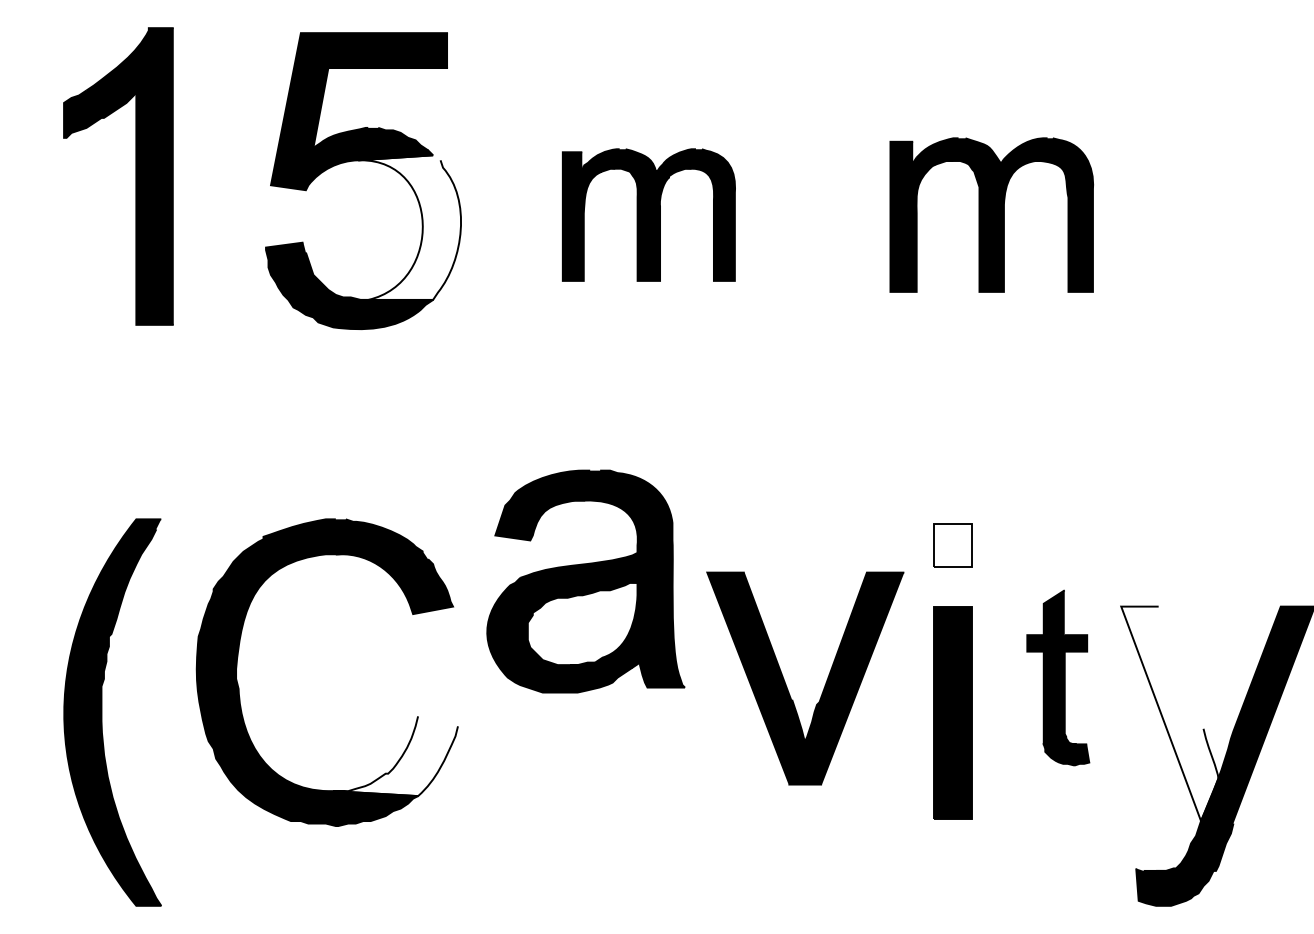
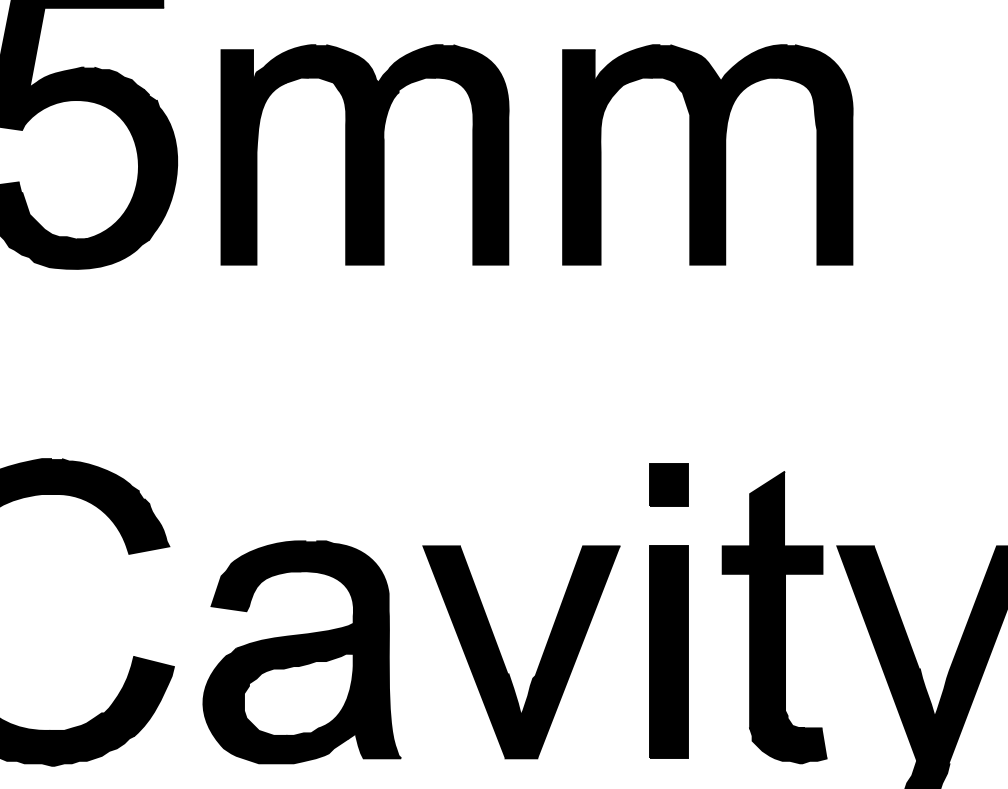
part: (648, 214) -> (364, 154), size x1.67
part: (991, 214) -> (707, 154), size x1.43
fill: (409, 227) -> (125, 167), added
fill: (952, 545) -> (668, 485), added
part: (585, 581) -> (301, 652), moved
part: (1058, 677) -> (774, 617), size x1.67
part: (787, 686) -> (503, 660), moved
fill: (1169, 713) -> (885, 653), added
fill: (395, 756) -> (111, 696), added

